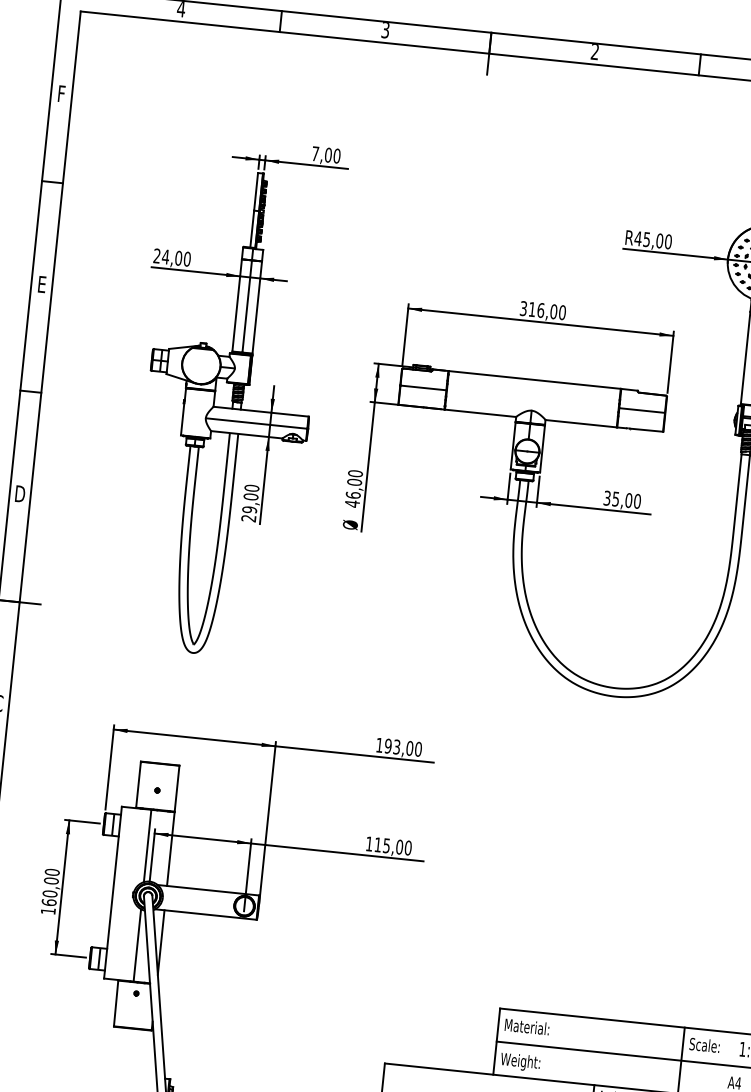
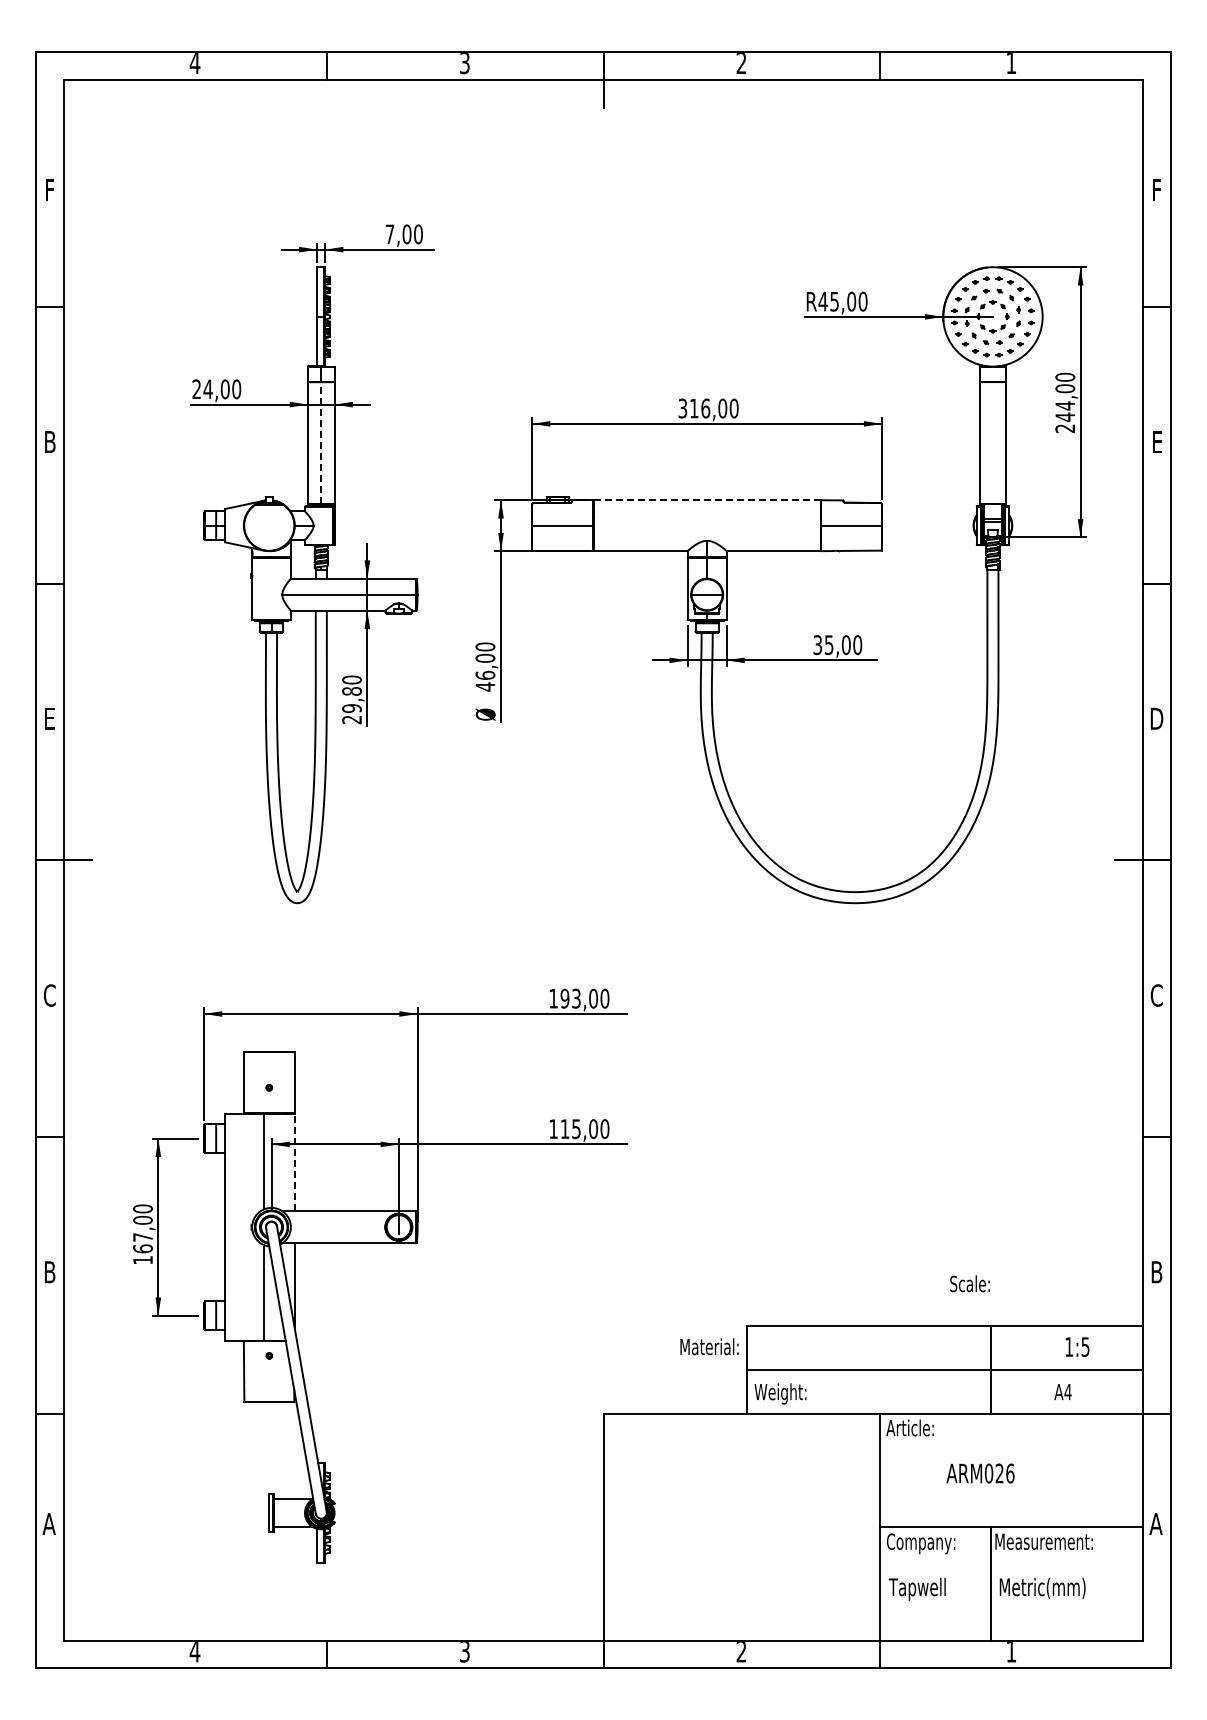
text: (42, 284) -> (50, 441), E -> B
line: (247, 306) -> (321, 443), solid -> dashed
line: (534, 380) -> (706, 500), solid -> dashed
text: (20, 493) -> (50, 718), D -> E
text: (250, 496) -> (351, 691), 29,00 -> 29,80
line: (170, 849) -> (294, 1162), solid -> dashed
text: (49, 893) -> (142, 1237), 160,00 -> 167,00
text: (527, 1026) -> (709, 1346), moved
text: (704, 1045) -> (969, 1283), moved

